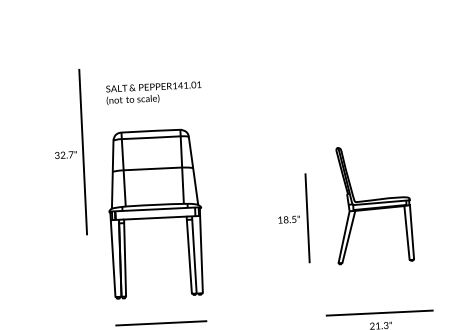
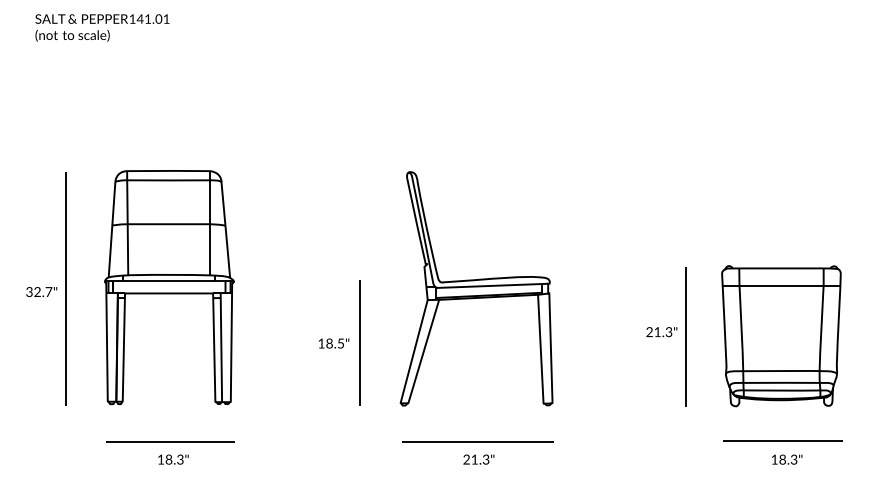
text: (154, 92) -> (102, 27), moved
part: (69, 152) -> (46, 288), moved
part: (373, 204) -> (476, 288), size x1.43
part: (293, 218) -> (339, 342), moved

